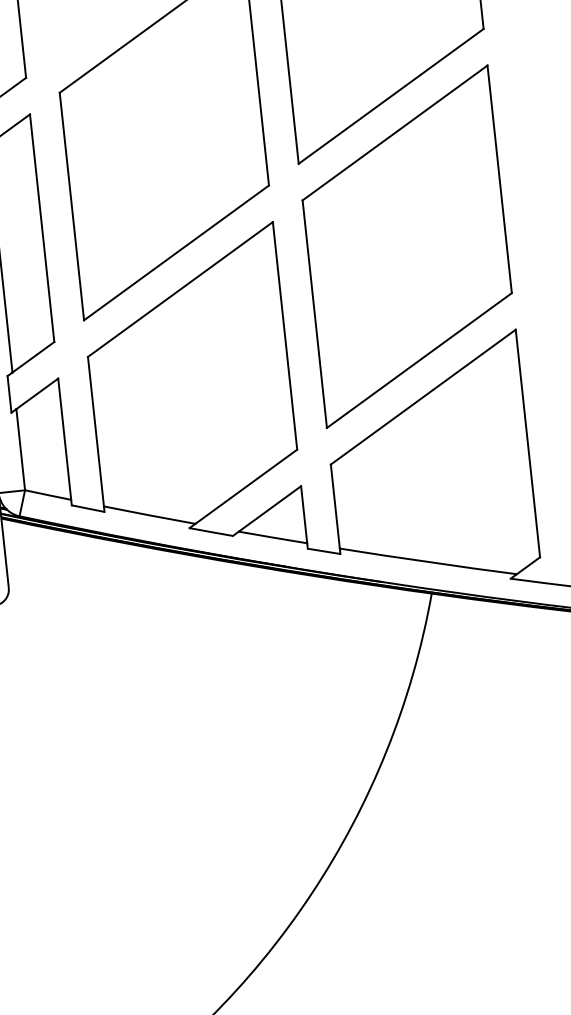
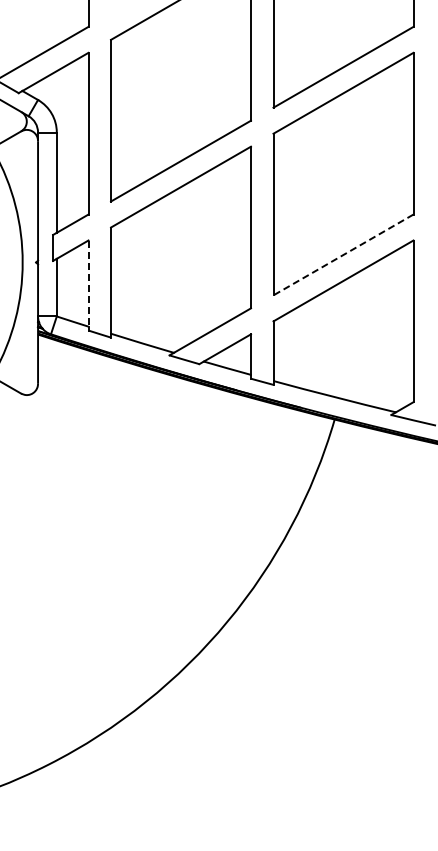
line: (419, 359) -> (343, 254), solid -> dashed
line: (64, 440) -> (88, 284), solid -> dashed

